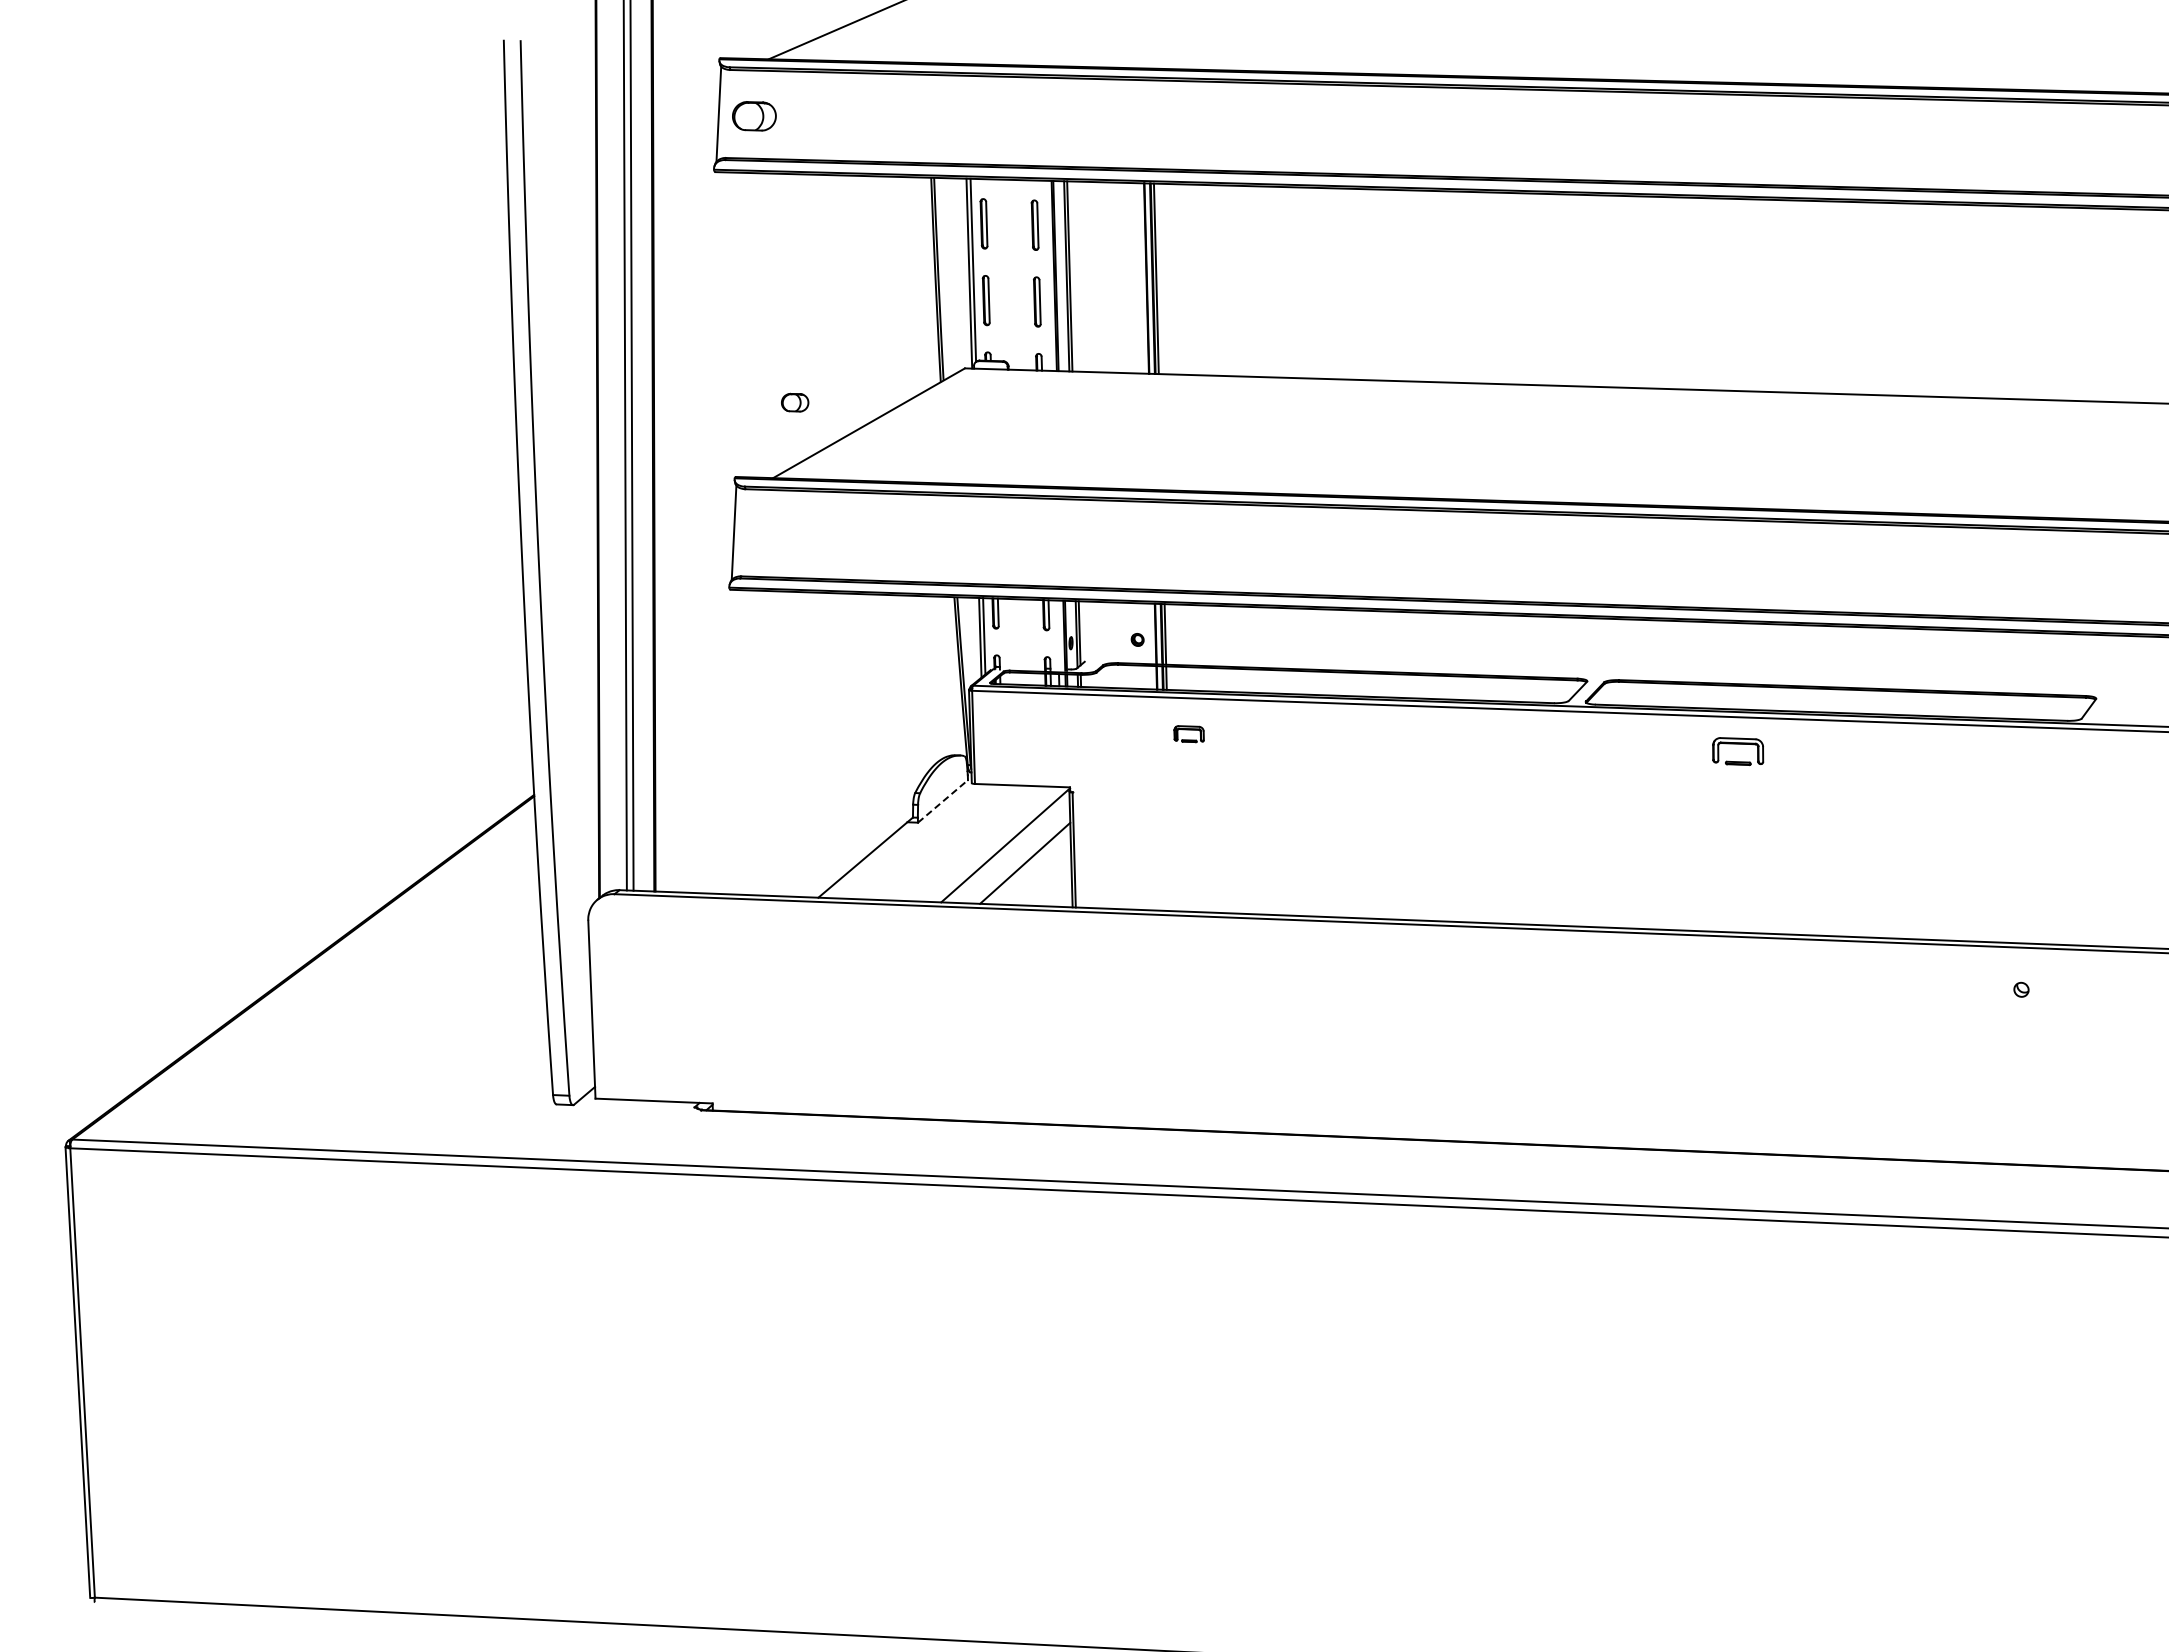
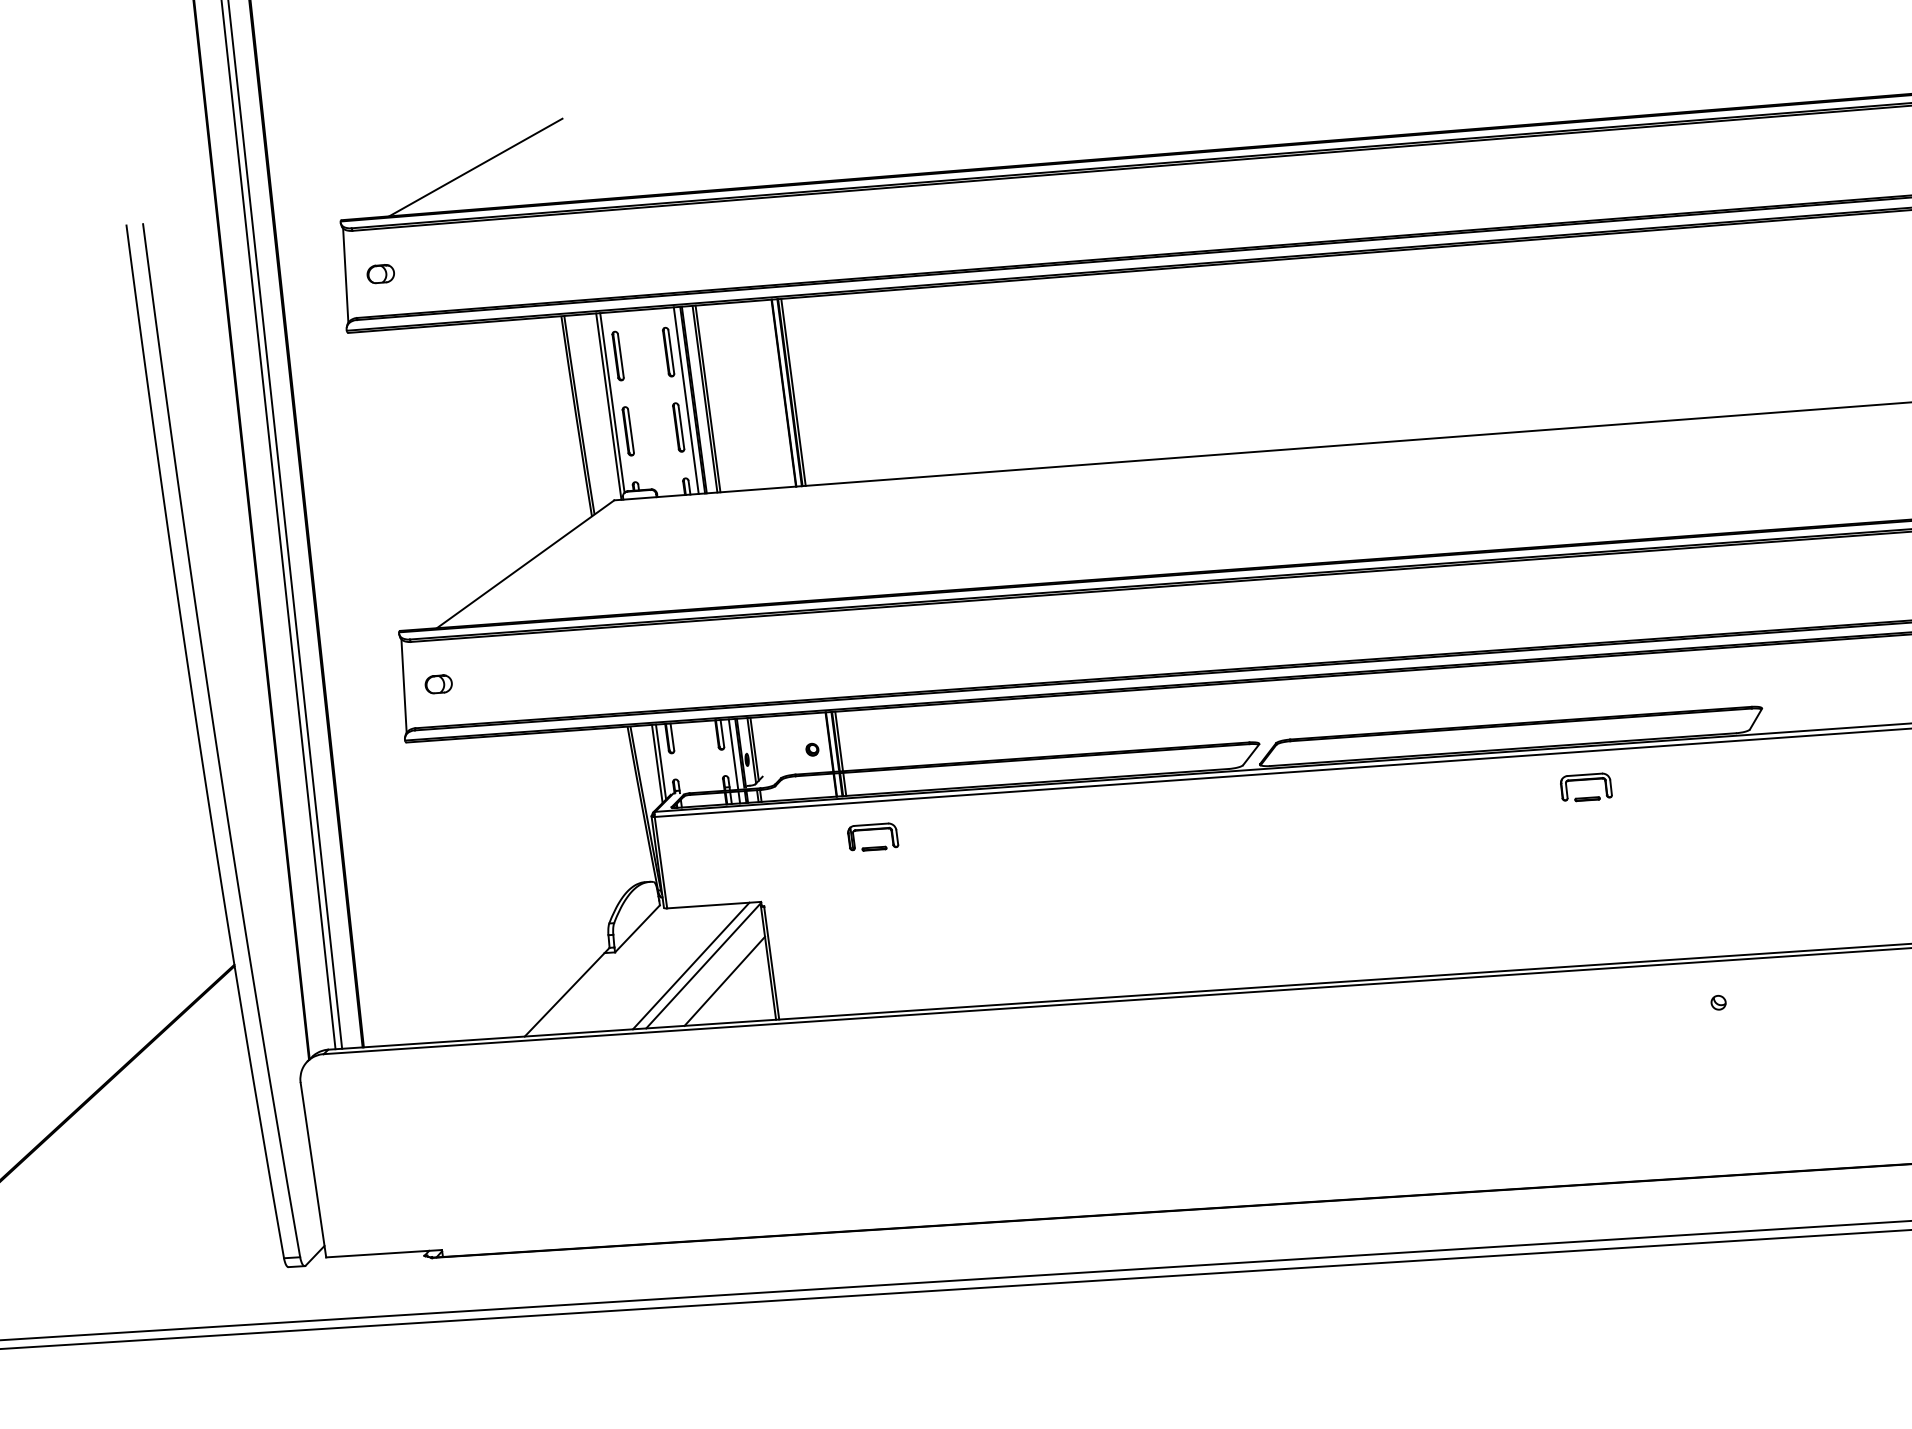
part: (753, 116) -> (380, 274), size x0.62
line: (1047, 275) -> (685, 400), added
part: (795, 402) -> (439, 684), moved
line: (1057, 635) -> (733, 753), added
part: (1188, 733) -> (872, 836), size x1.67
part: (1738, 744) -> (1585, 780), moved
line: (943, 801) -> (638, 928), dashed -> solid
line: (992, 843) -> (690, 965), added

